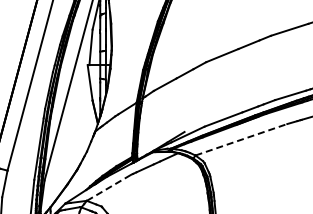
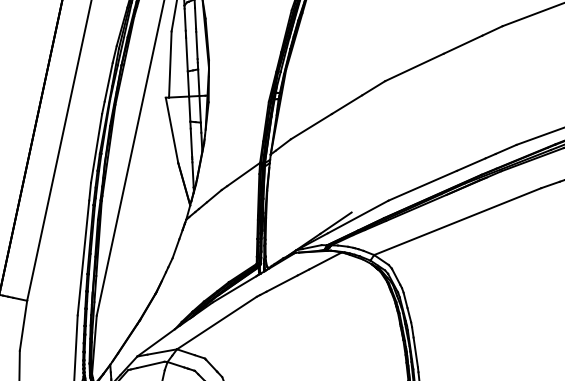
line: (241, 139) -> (457, 221), dashed -> solid
line: (109, 187) -> (217, 322), dashed -> solid

